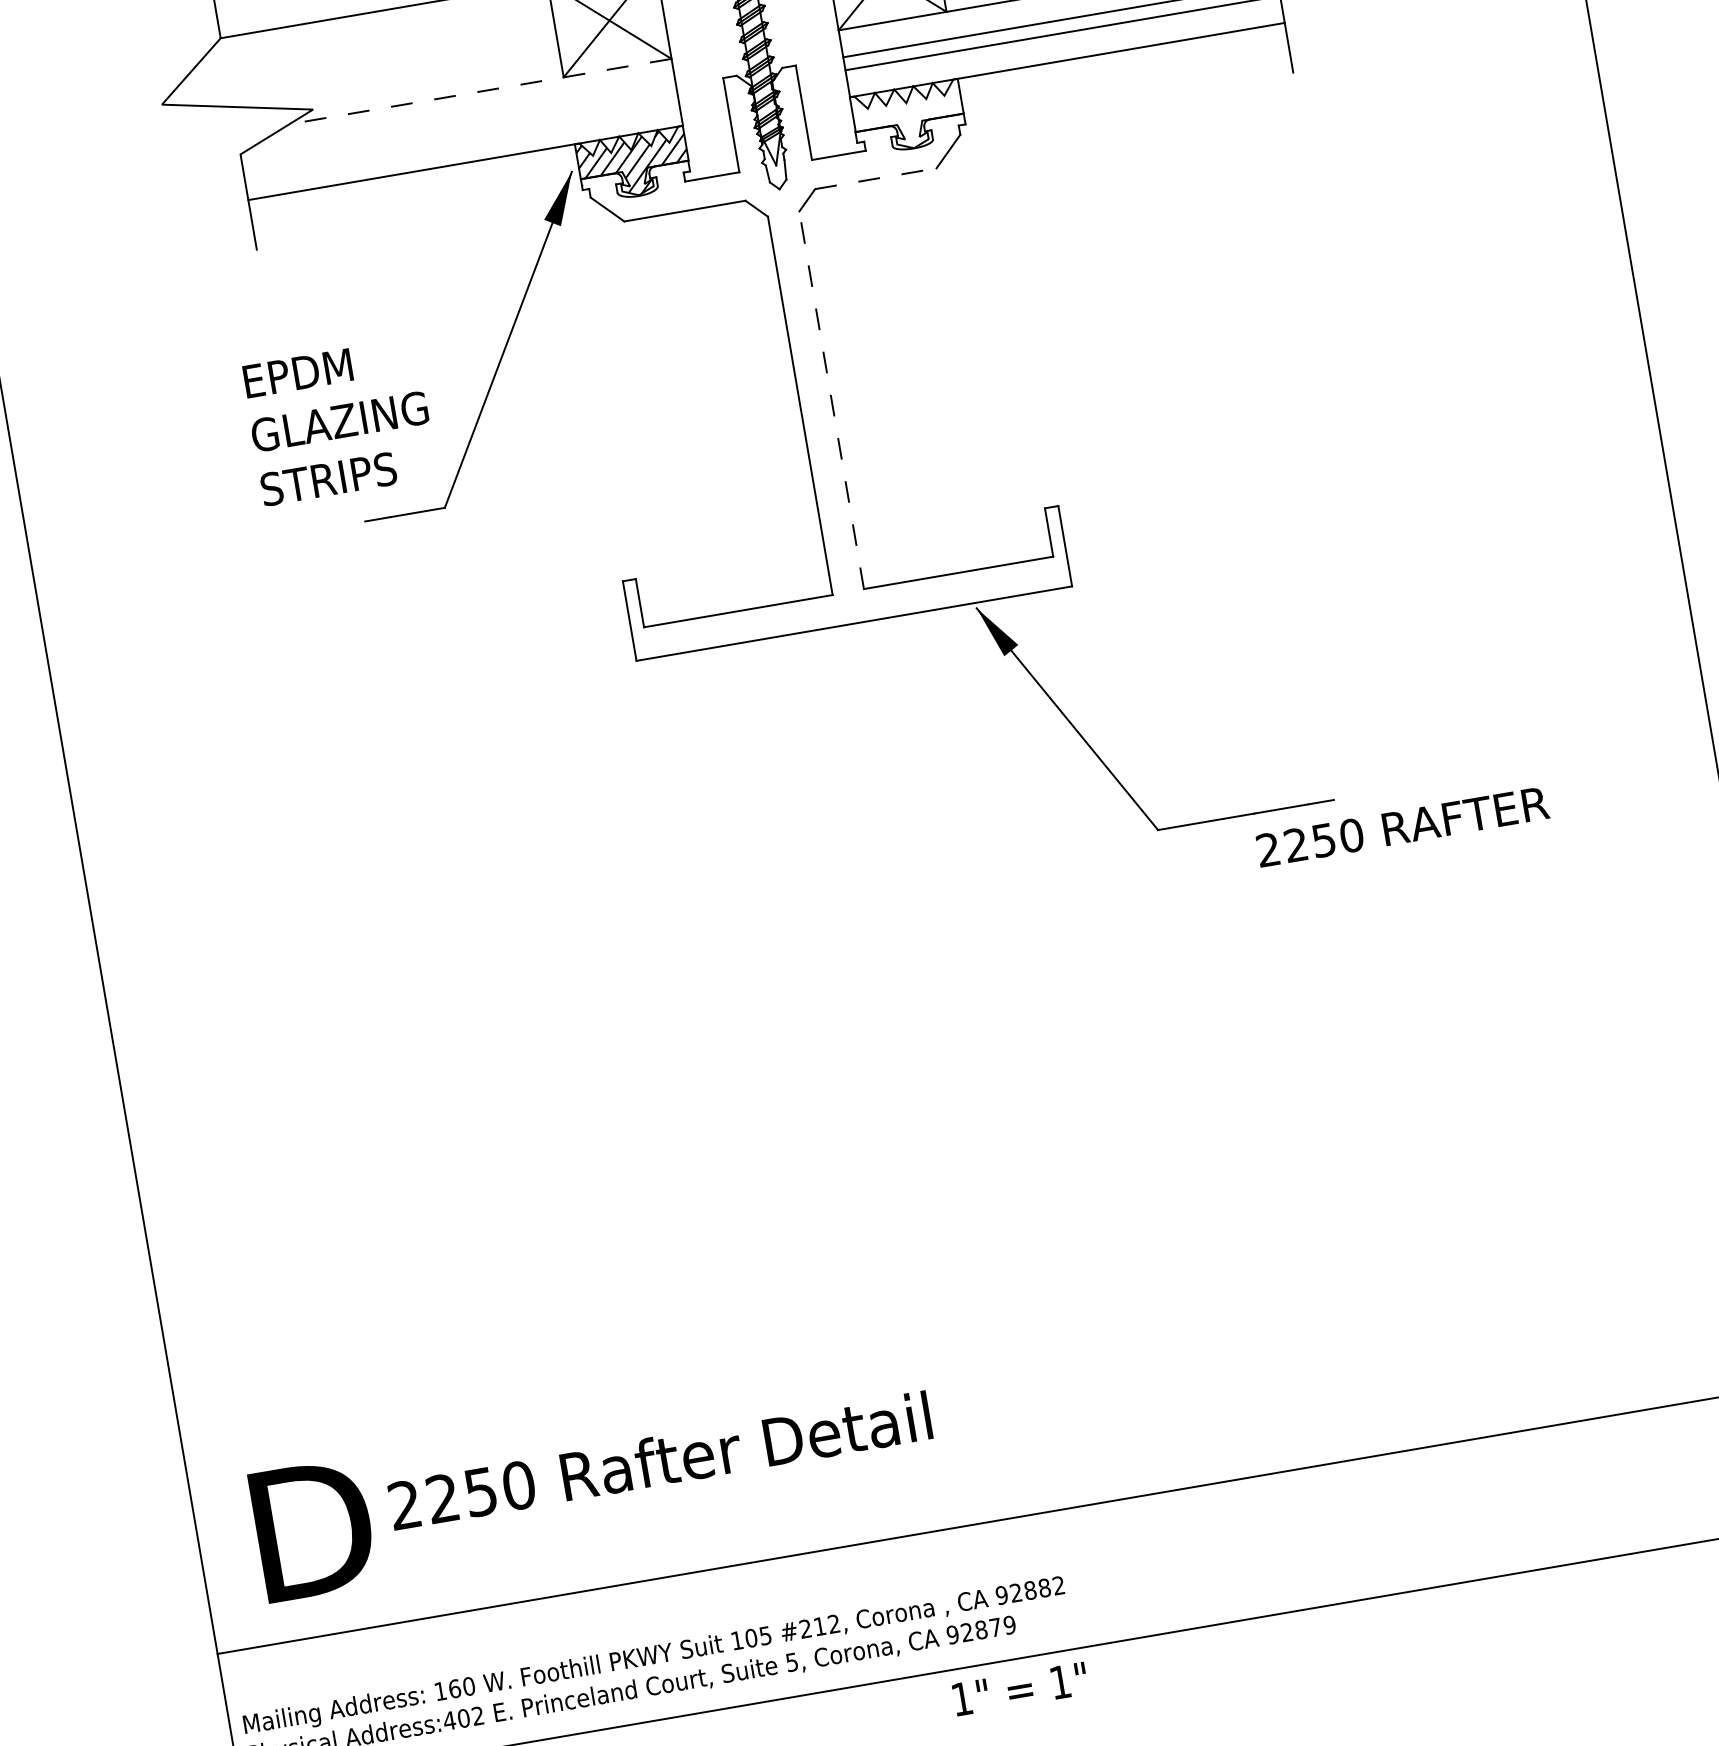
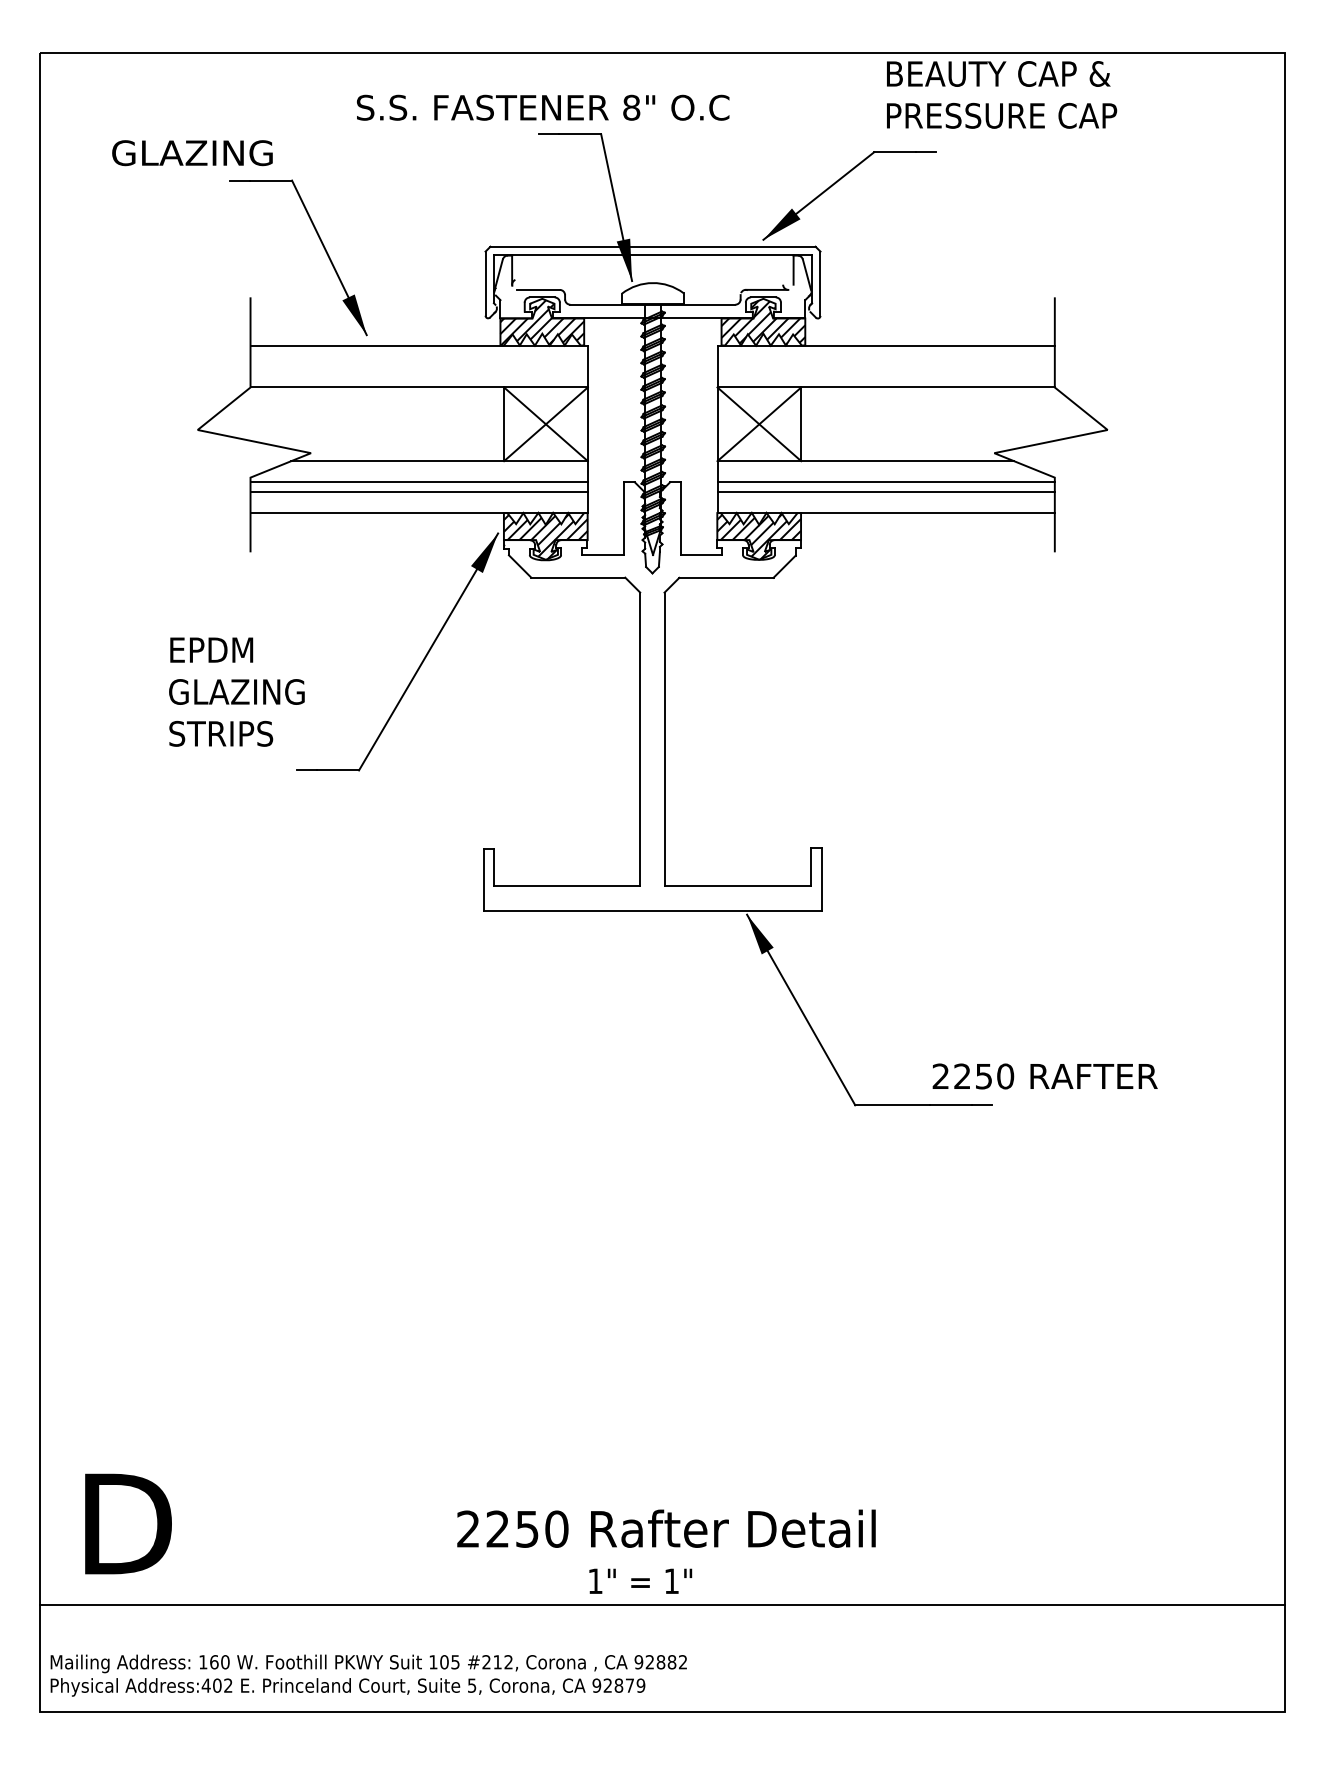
line: (480, 92) -> (439, 461), dashed -> solid
hatch: (909, 118) -> (759, 536), added
line: (458, 123) -> (418, 482), added
line: (460, 136) -> (418, 492), added
line: (875, 178) -> (726, 577), dashed -> solid
line: (831, 400) -> (664, 739), dashed -> solid
text: (339, 421) -> (236, 691), moved
text: (1401, 827) -> (1044, 1076), moved
text: (660, 1460) -> (666, 1528), moved
text: (1019, 1688) -> (640, 1580), moved

